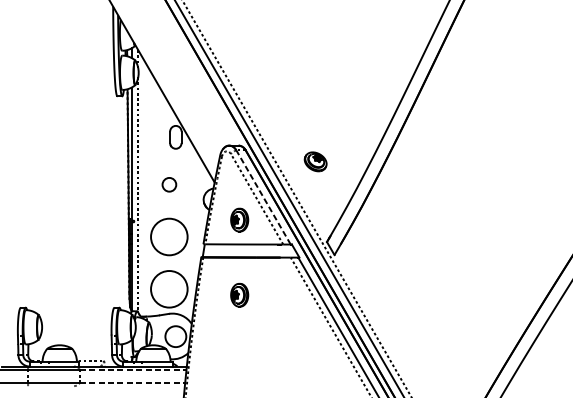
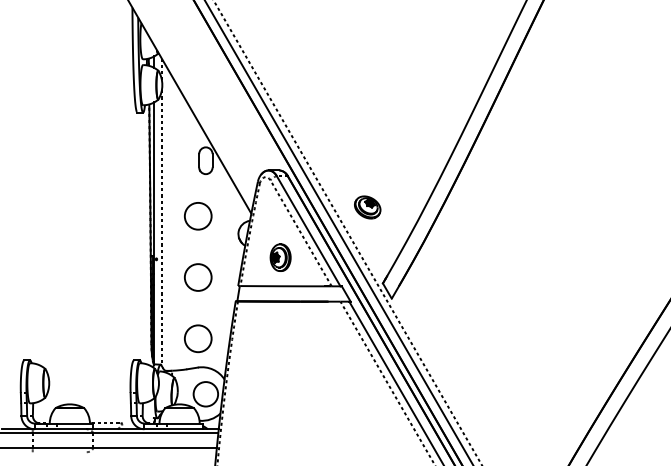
part: (315, 161) -> (367, 207), moved
circle: (169, 184) -> (198, 216), size x1.67
line: (263, 197) -> (308, 231), dashed -> solid
circle: (168, 236) -> (197, 277), size x0.62
circle: (168, 289) -> (197, 338), size x0.62
part: (239, 295) -> (280, 345), removed
line: (132, 370) -> (155, 433), dashed -> solid
line: (132, 382) -> (155, 448), dashed -> solid

